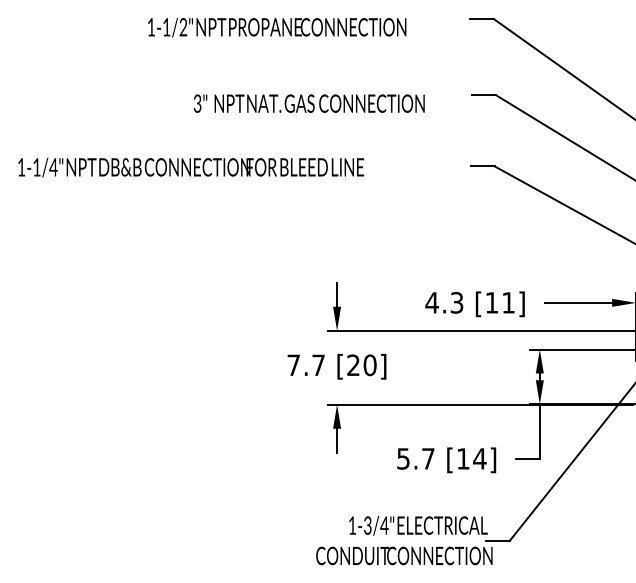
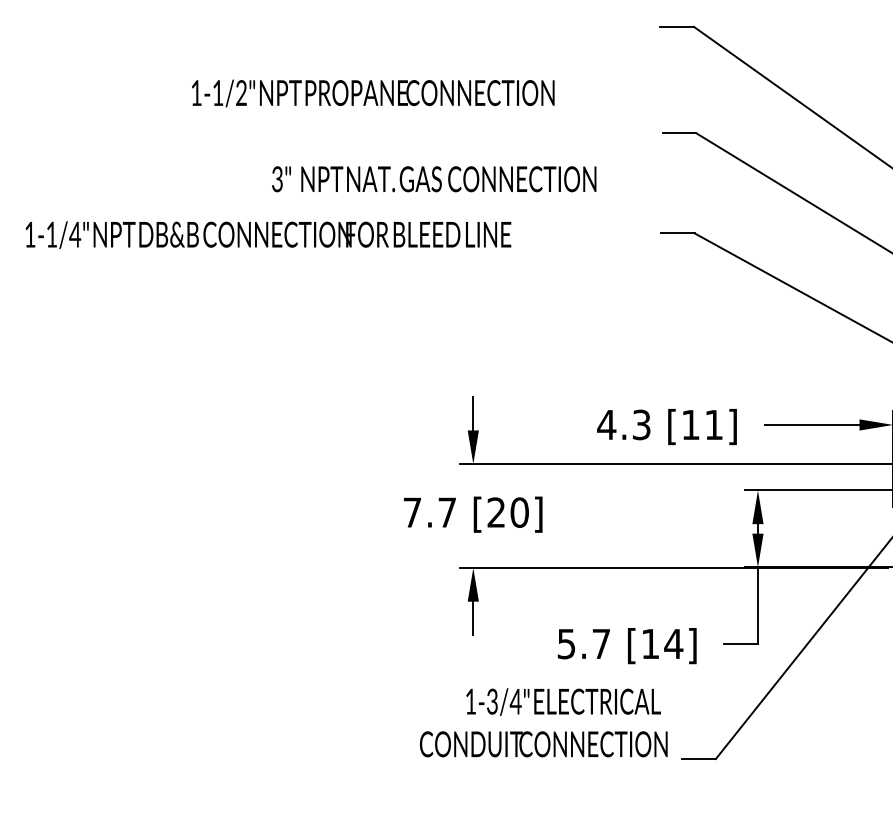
text: (277, 27) -> (373, 93), moved
text: (309, 103) -> (434, 179), moved
text: (404, 540) -> (543, 722), moved

